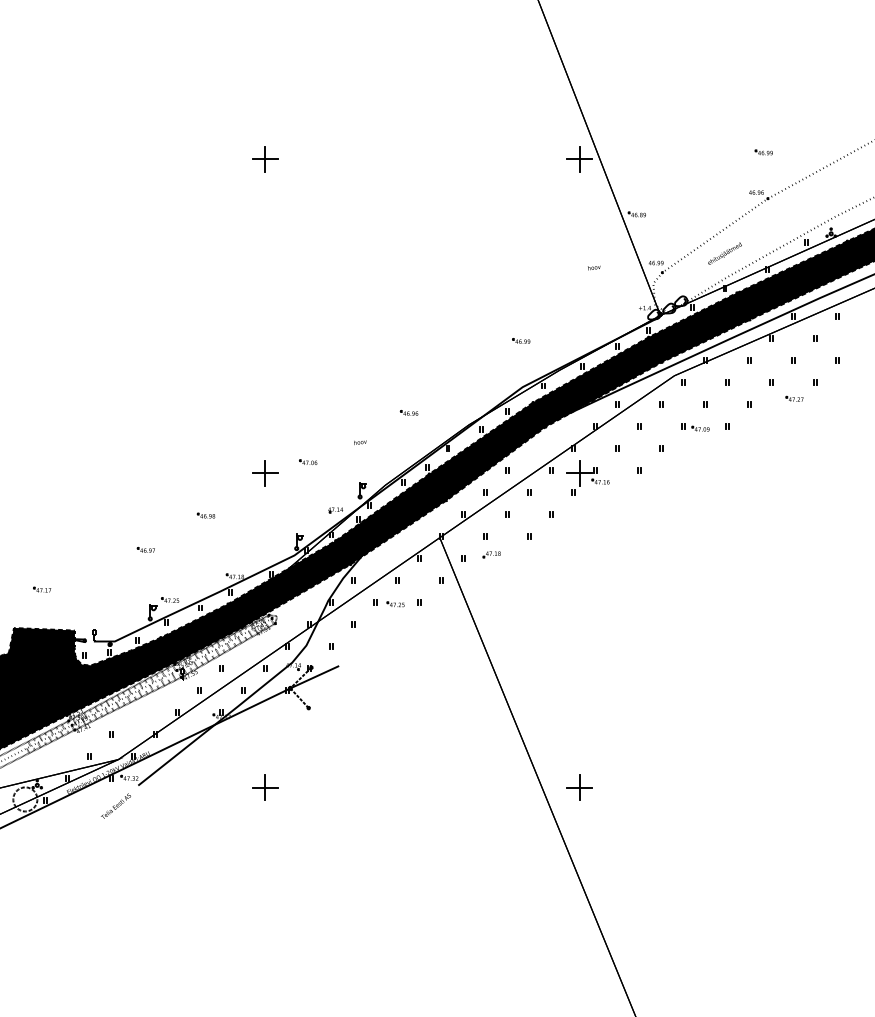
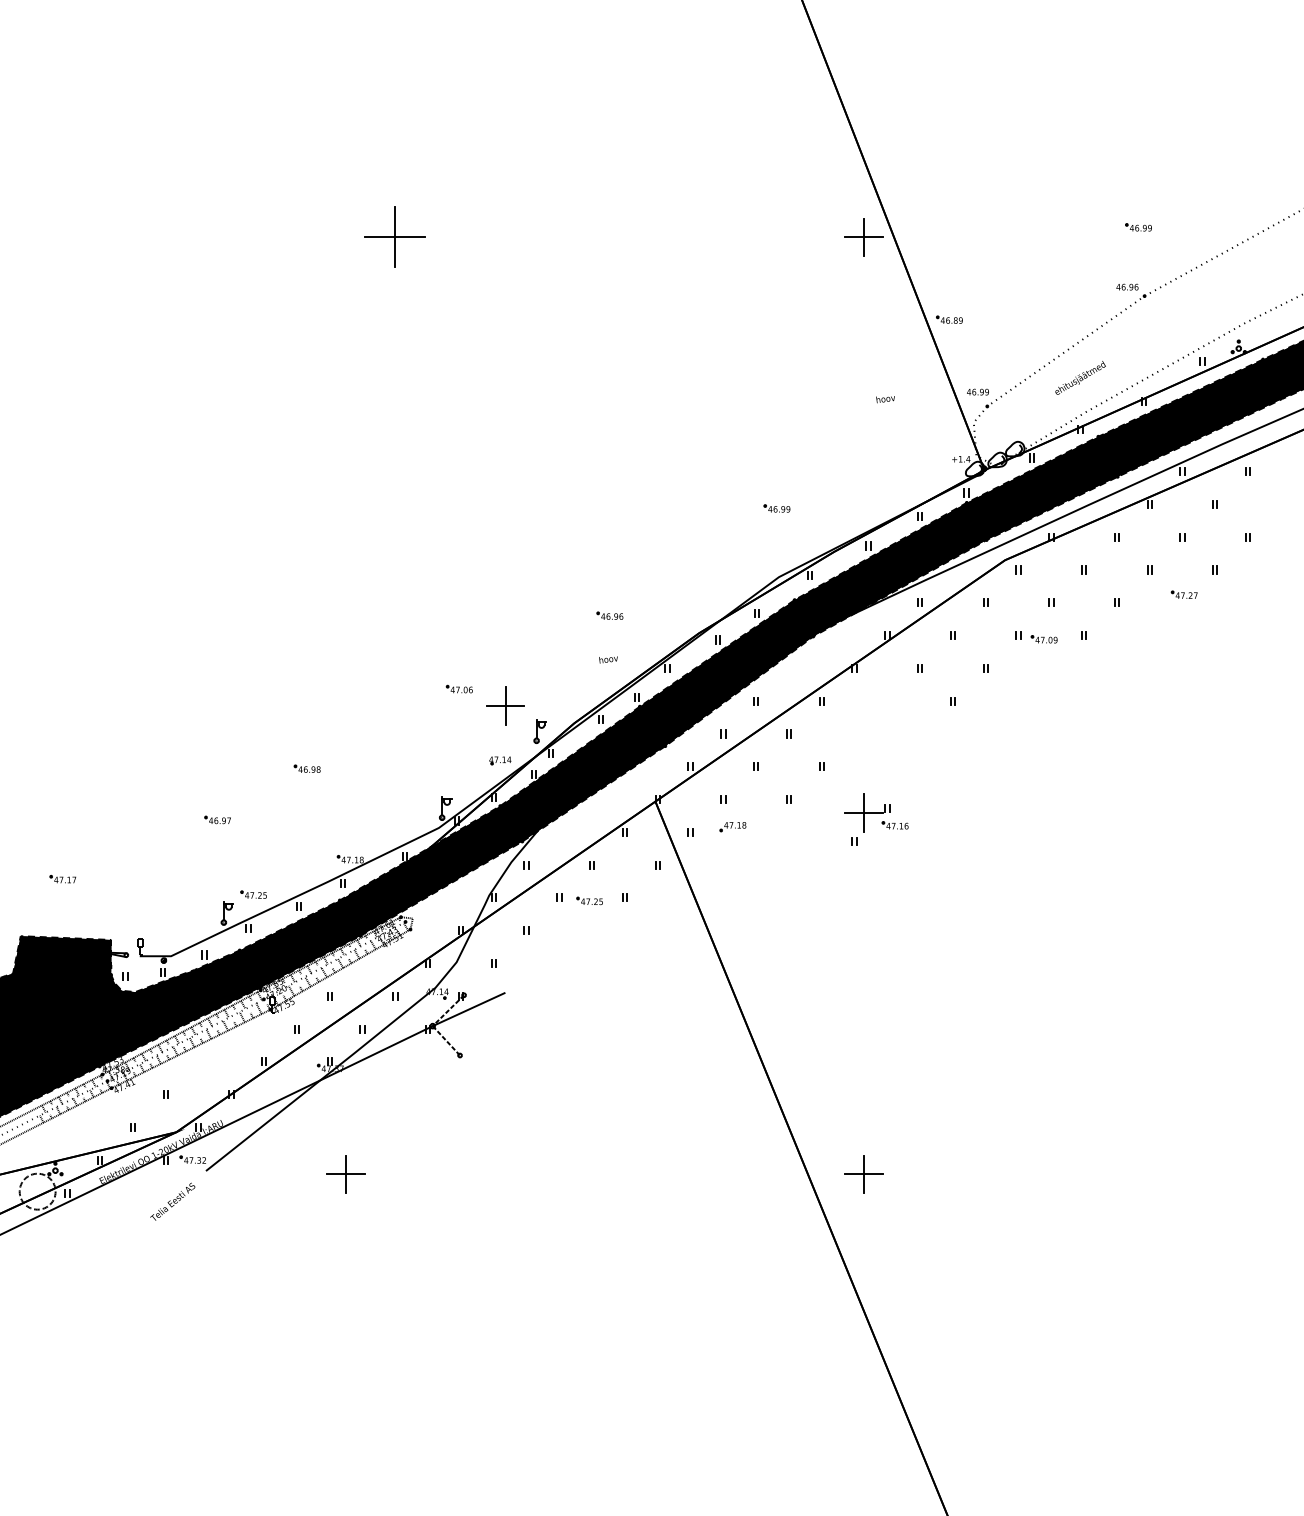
part: (265, 159) -> (395, 237), size x1.6
text: (360, 442) -> (608, 659), moved
part: (265, 473) -> (505, 705), moved
part: (587, 477) -> (875, 819), moved
part: (265, 787) -> (346, 1173), moved

